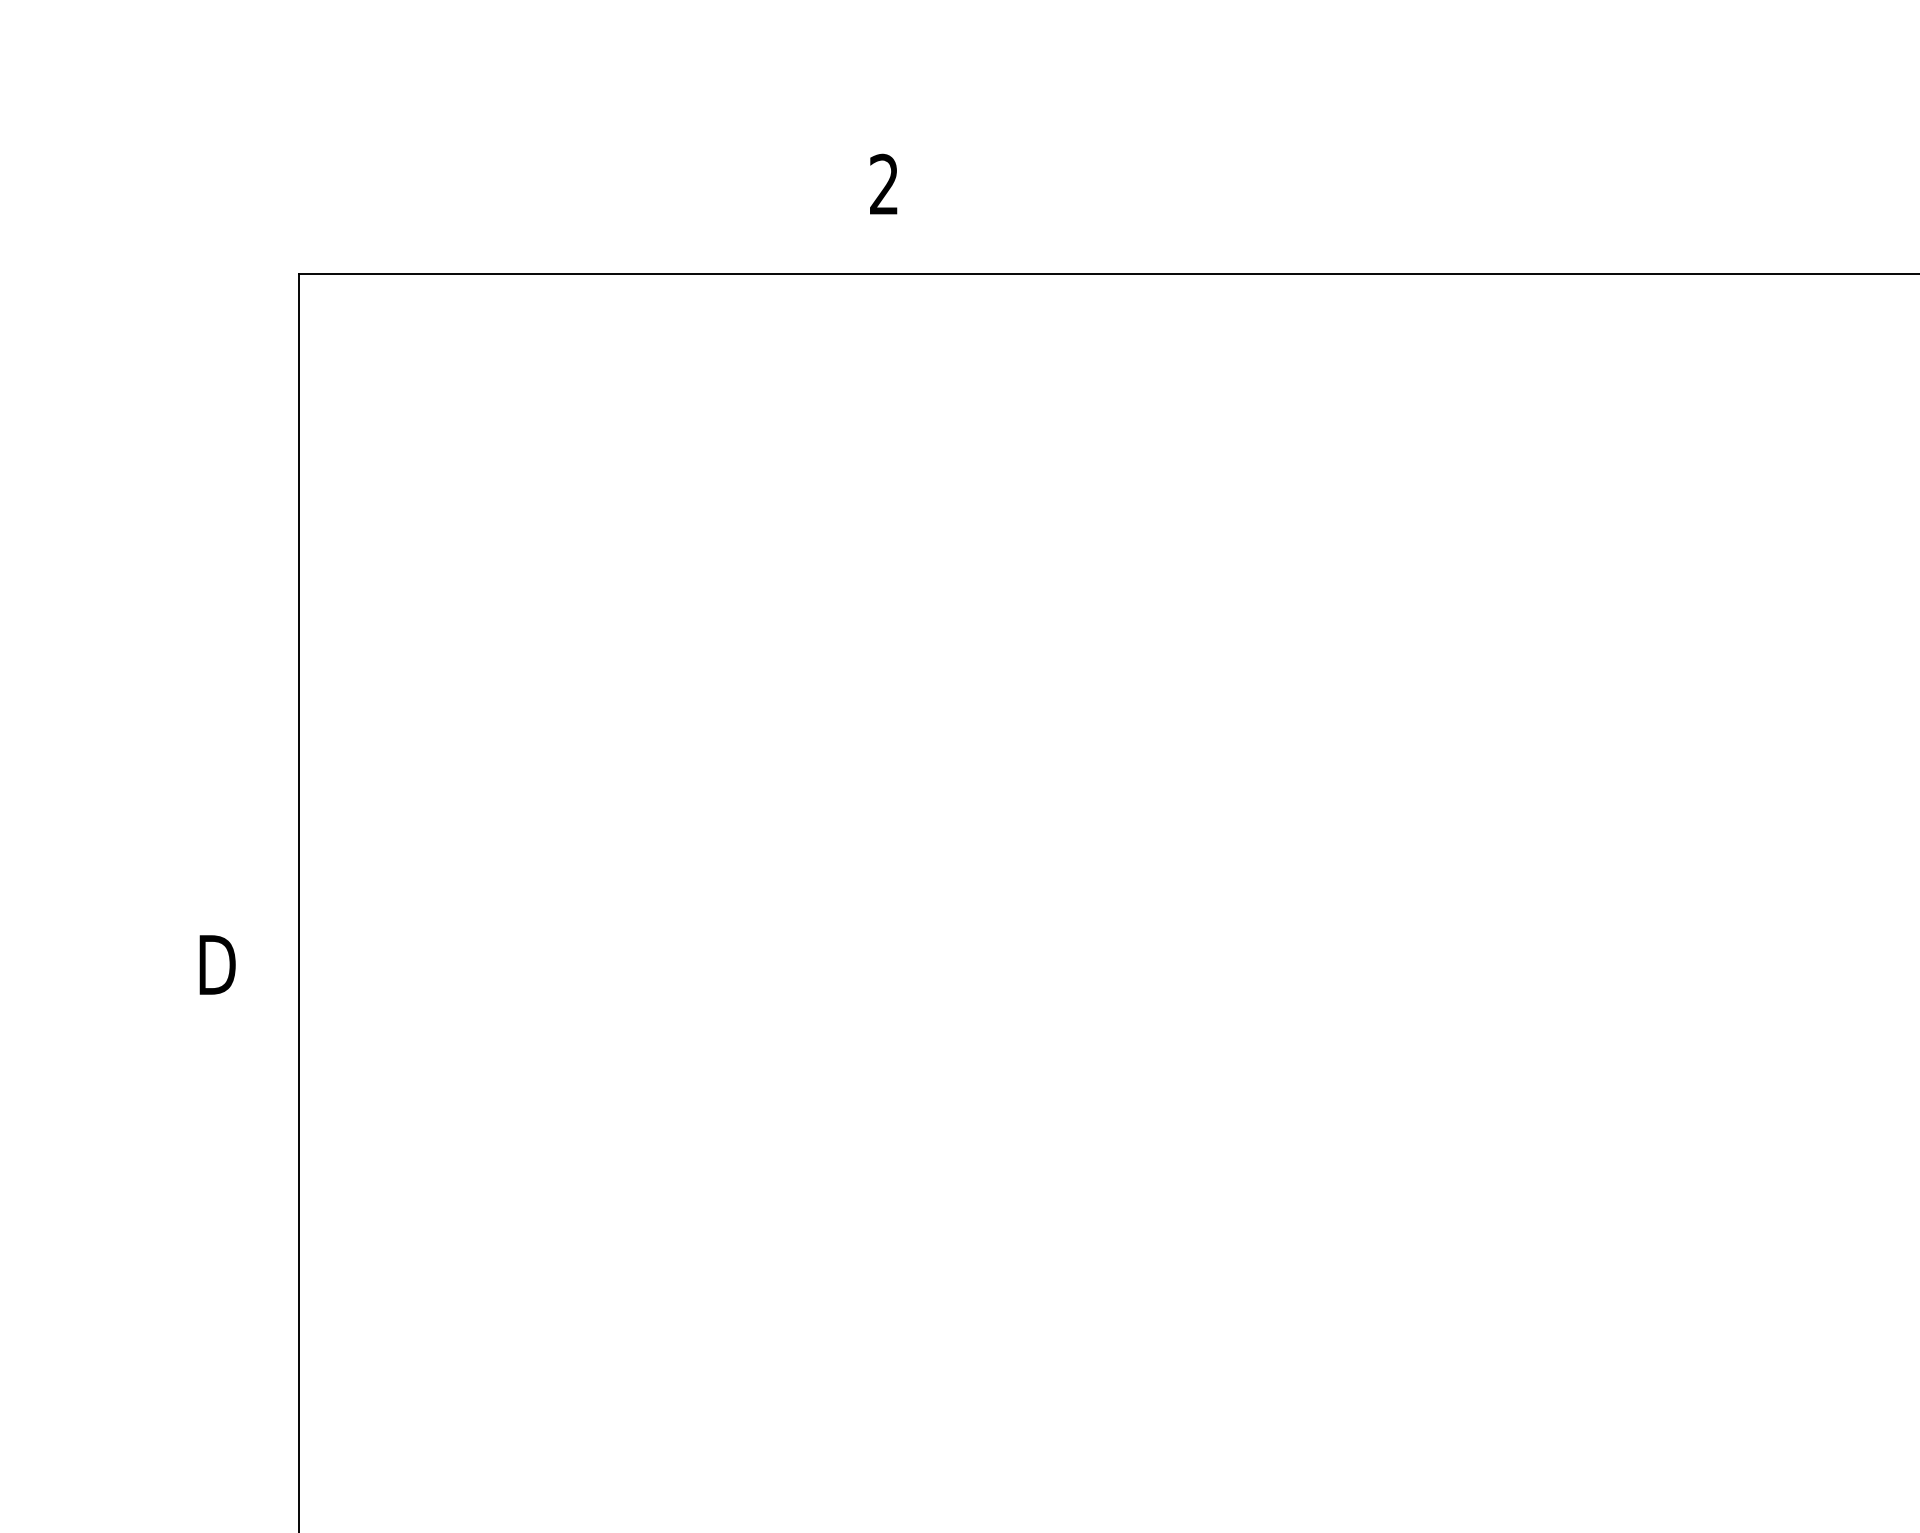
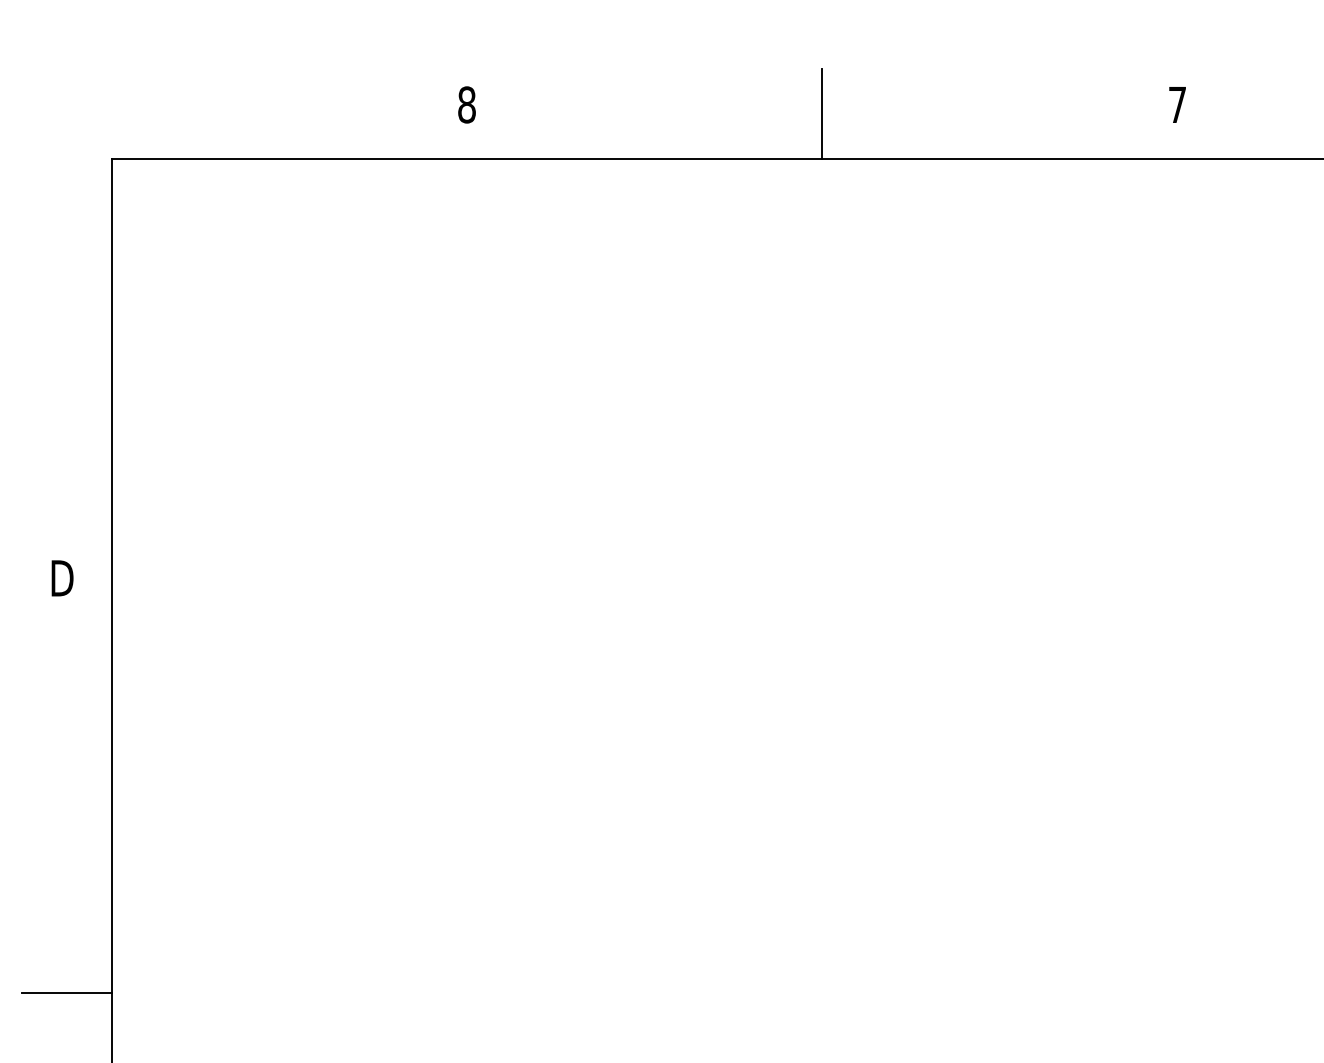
text: (883, 183) -> (466, 104), 2 -> 8
line: (1470, 198) -> (822, 113), added

